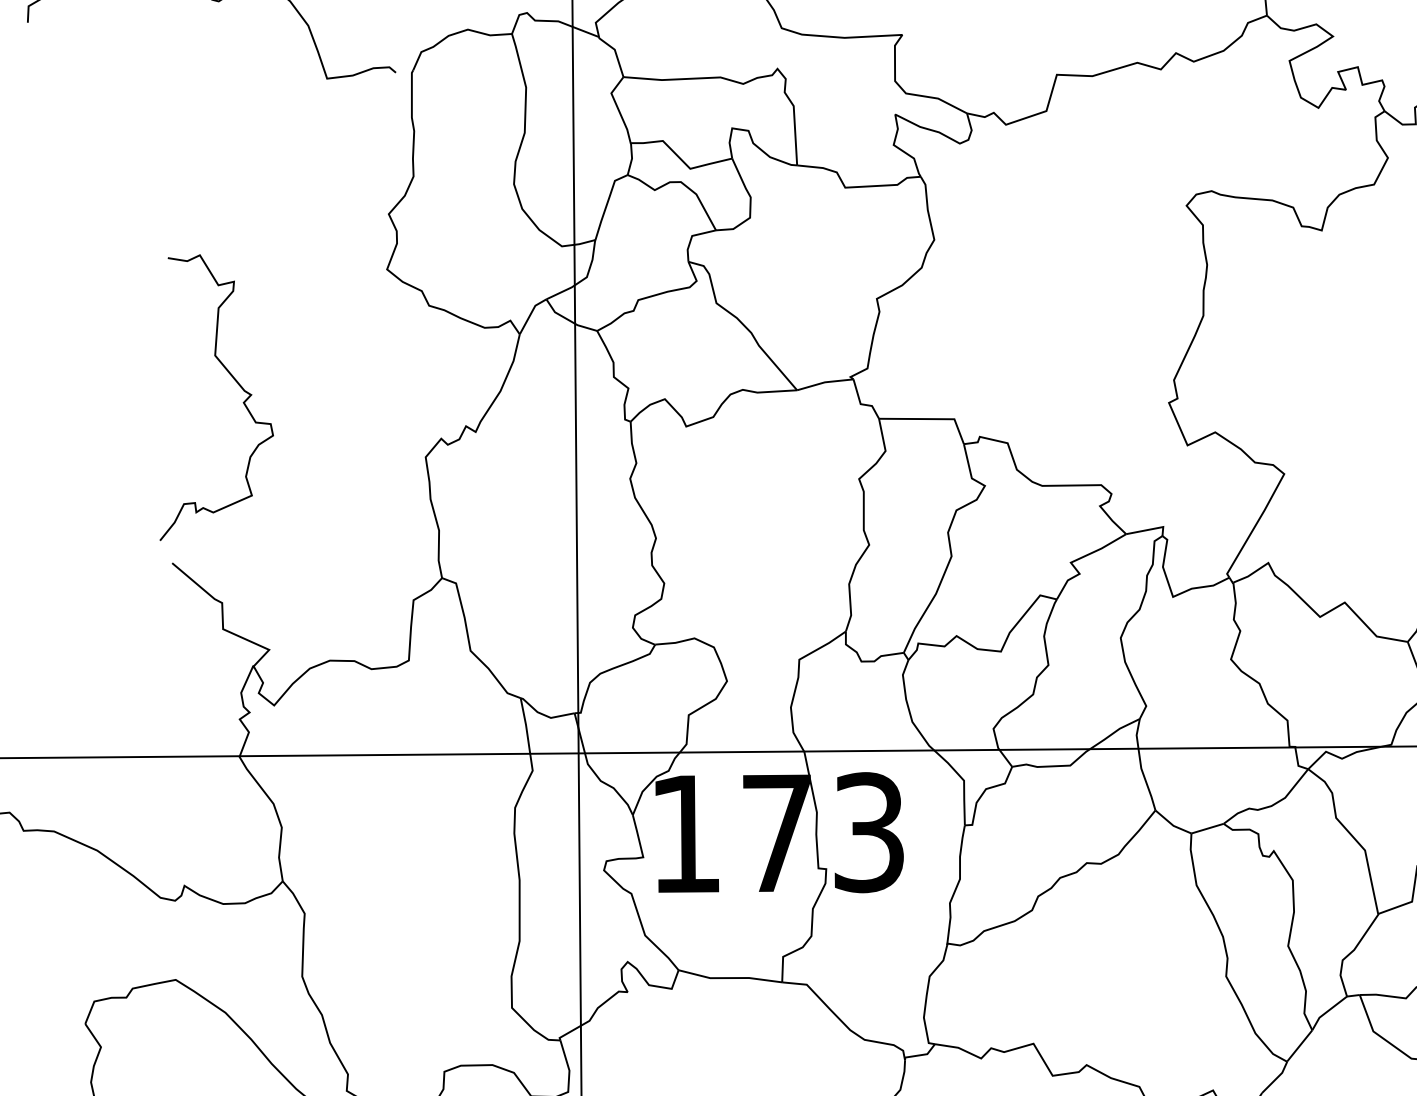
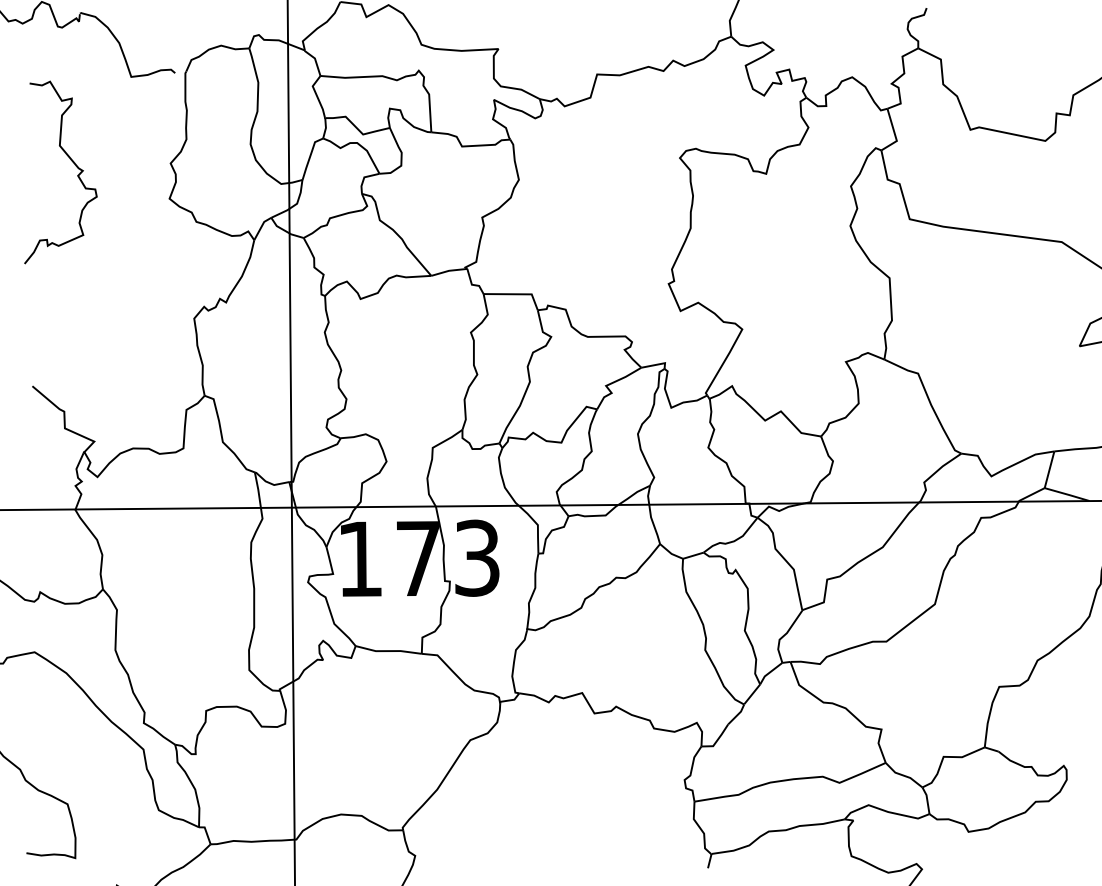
curve: (233, 380) -> (71, 161), moved

